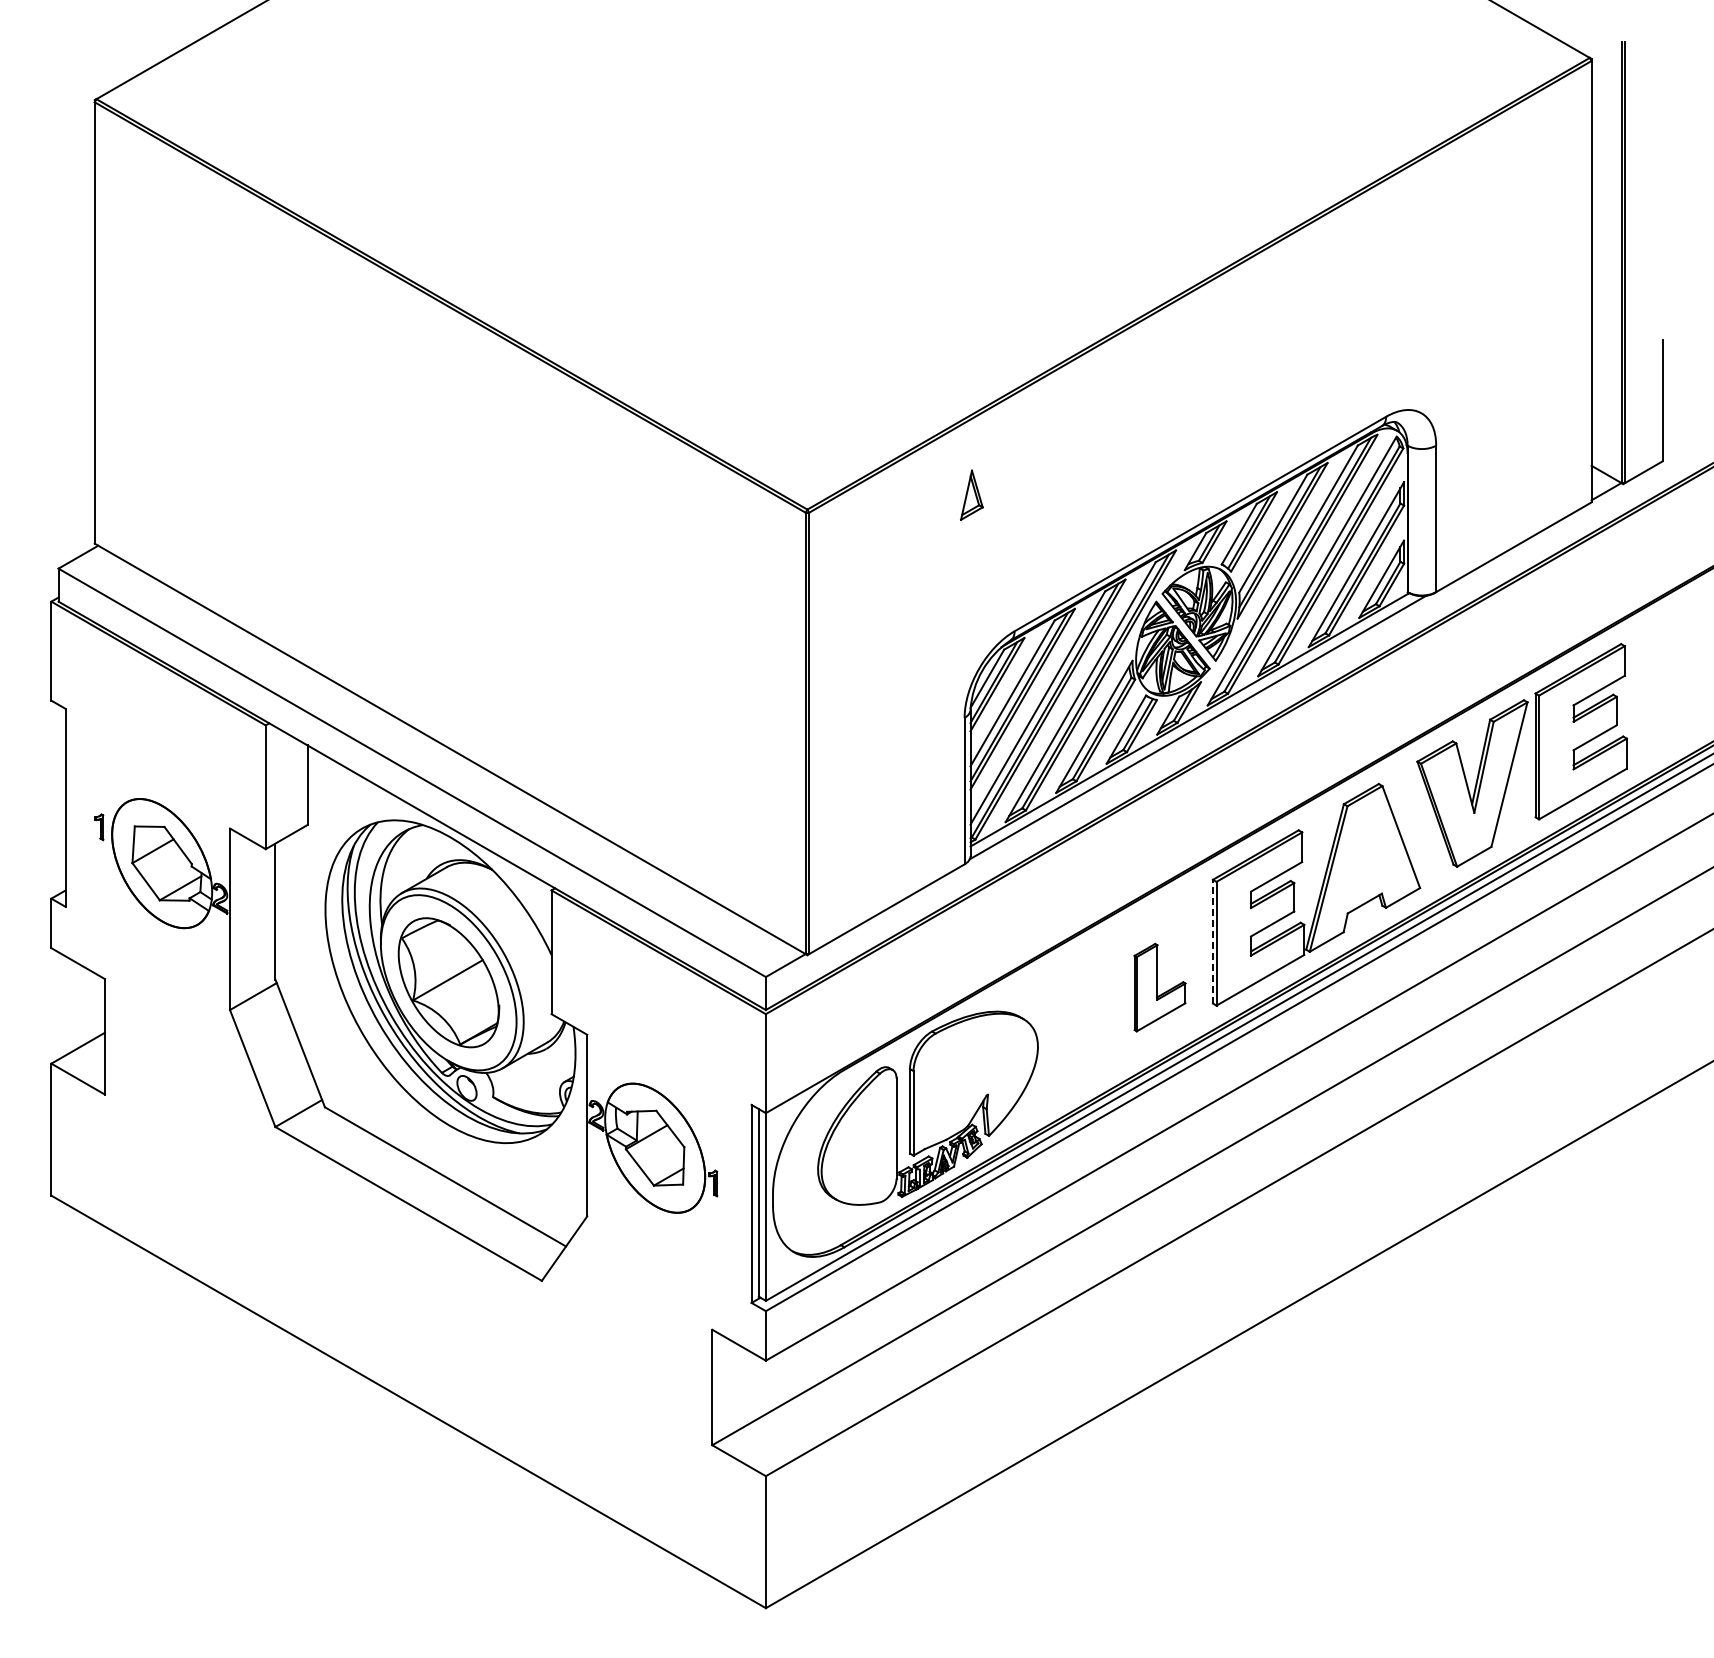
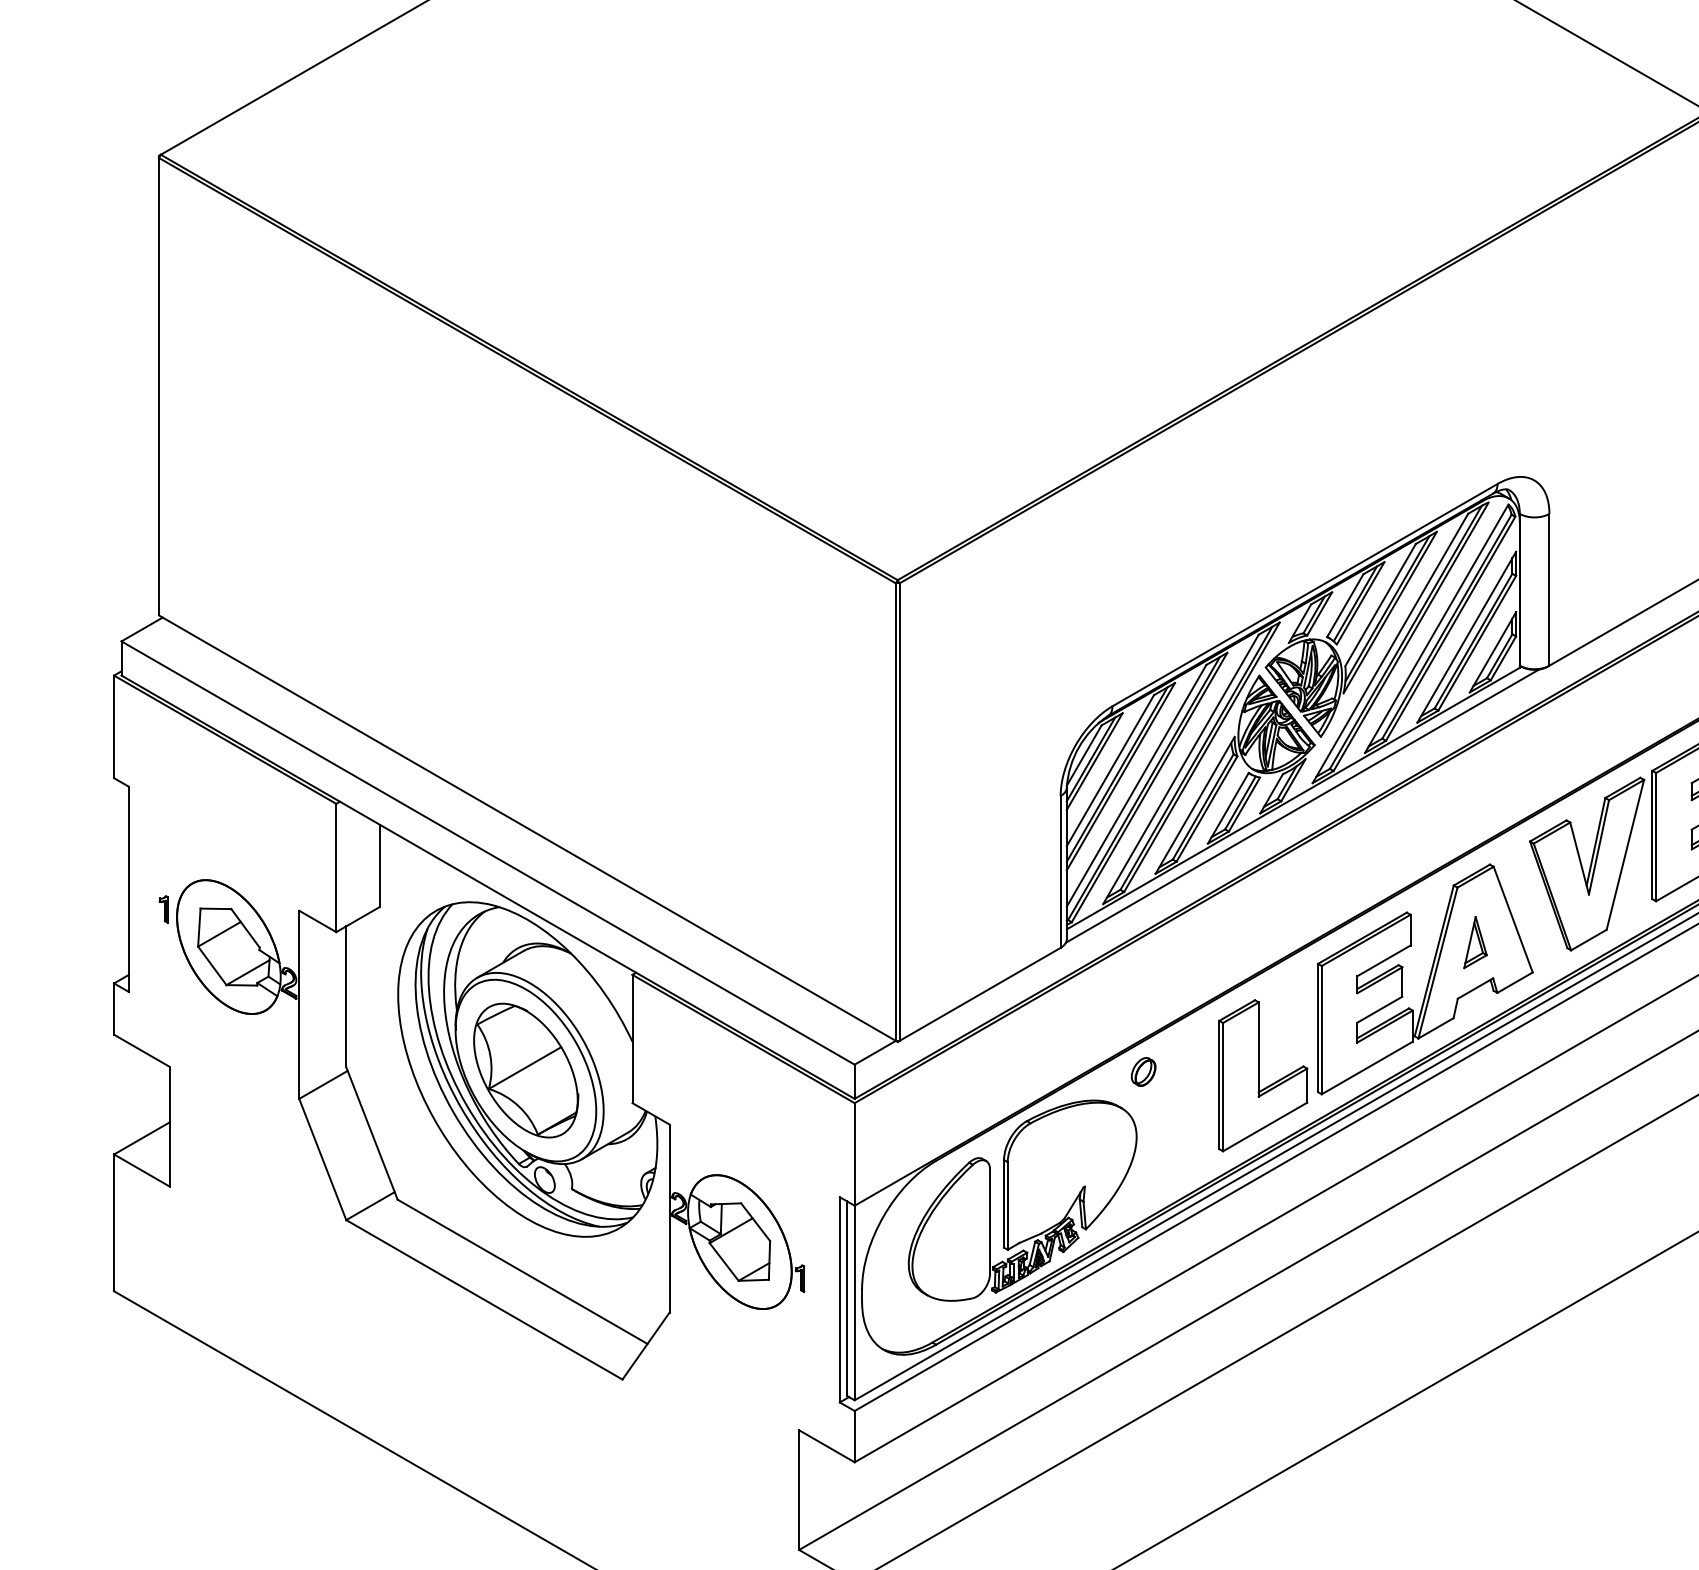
part: (971, 494) -> (1475, 941), moved
line: (1212, 941) -> (1317, 1027), dashed -> solid
part: (1044, 983) -> (1143, 1071), added
part: (1159, 987) -> (1262, 1075), size x1.67

